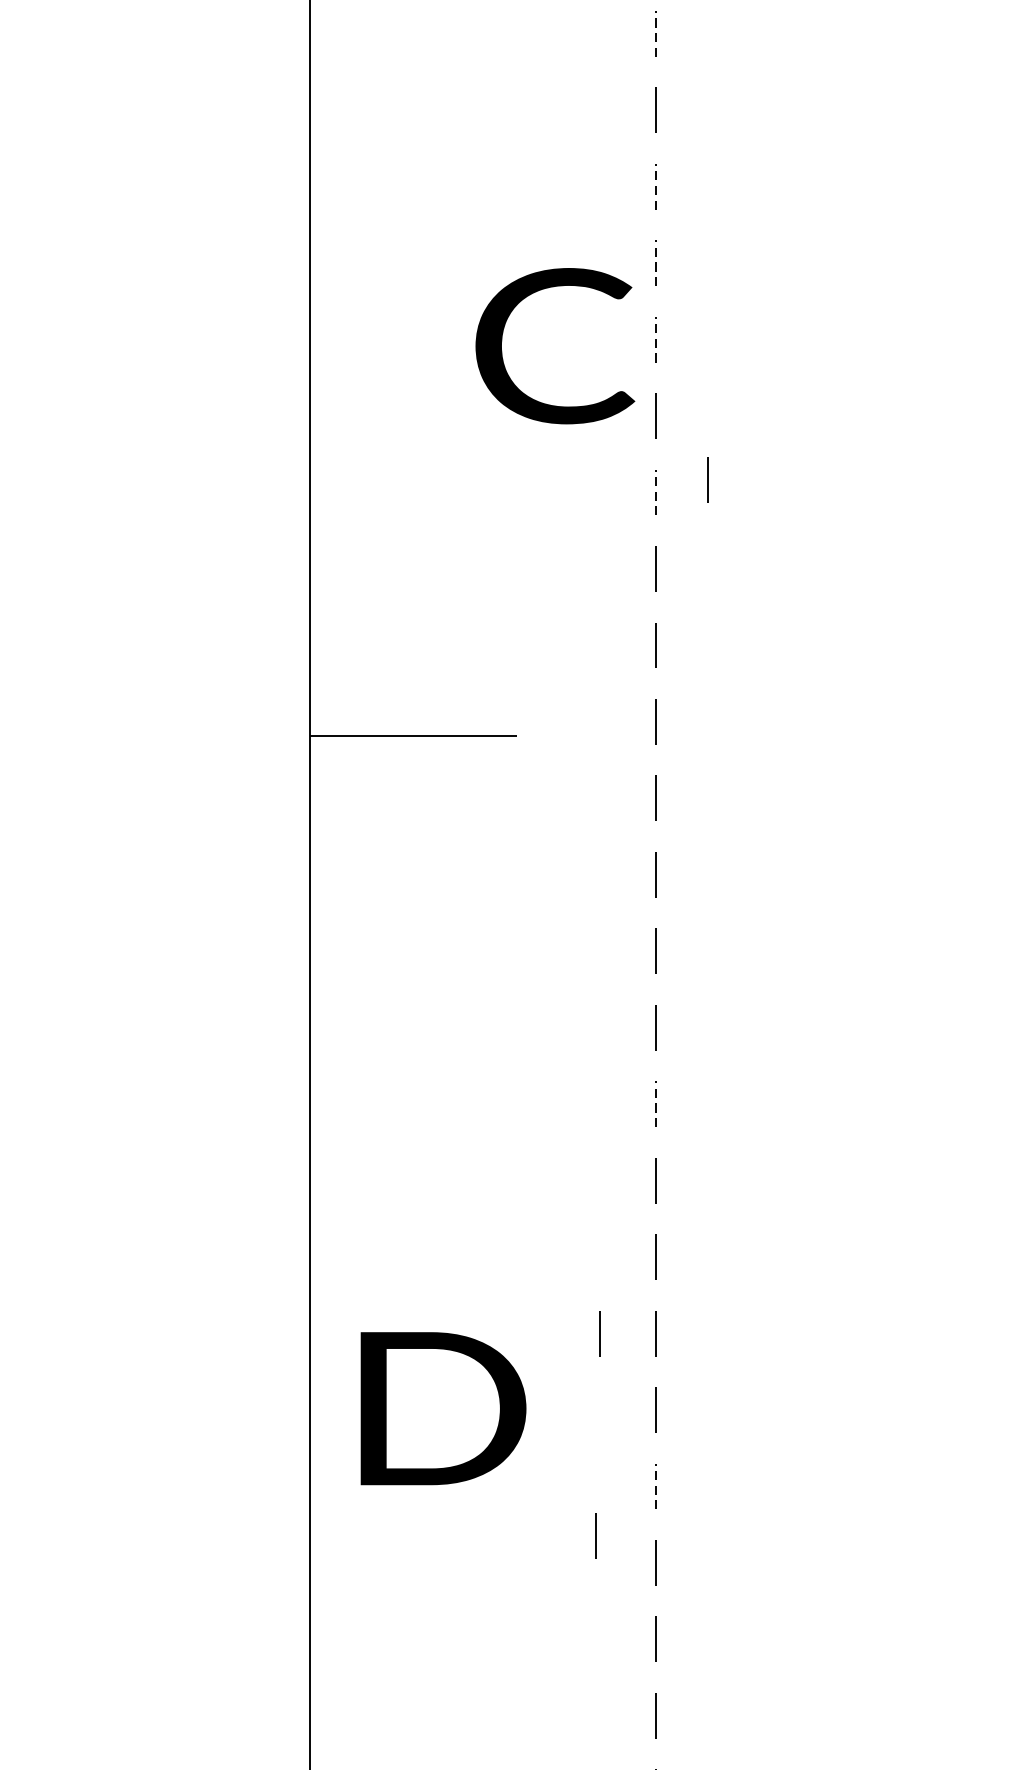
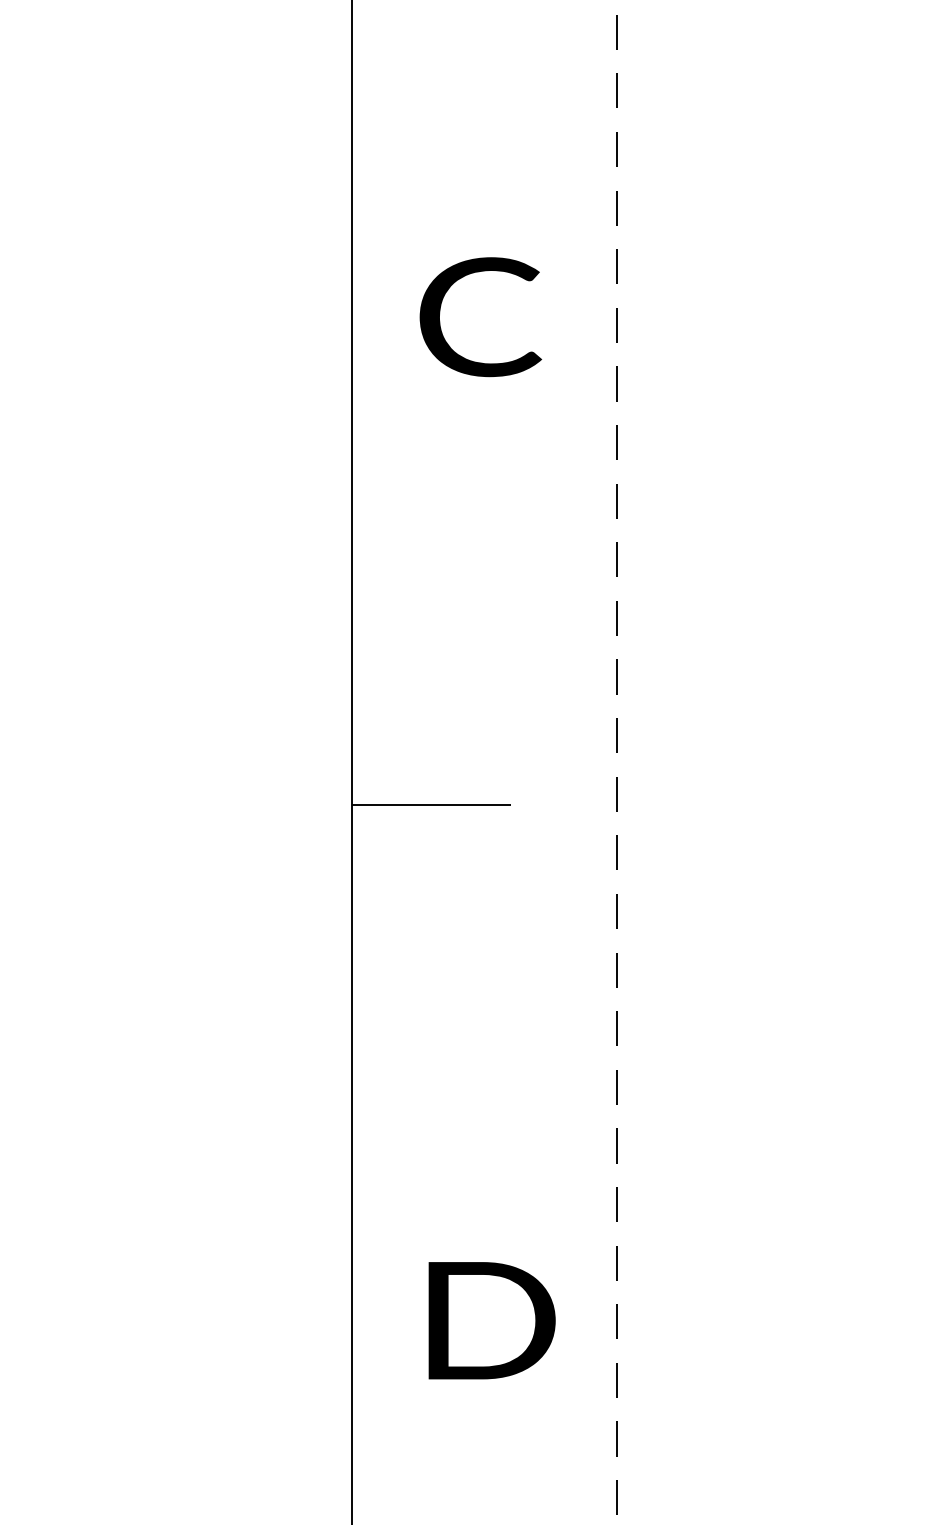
line: (656, 33) -> (617, 266), dashed -> solid
line: (656, 186) -> (617, 383), dashed -> solid
line: (656, 263) -> (617, 442), dashed -> solid
line: (656, 340) -> (617, 501), dashed -> solid
text: (554, 346) -> (480, 317), moved
line: (707, 479) -> (656, 608), removed
line: (656, 492) -> (617, 618), dashed -> solid
line: (656, 1104) -> (617, 1087), dashed -> solid
line: (599, 1334) -> (573, 1263), removed
text: (442, 1408) -> (491, 1320), moved
line: (656, 1486) -> (617, 1380), dashed -> solid
line: (595, 1536) -> (570, 1418), removed

